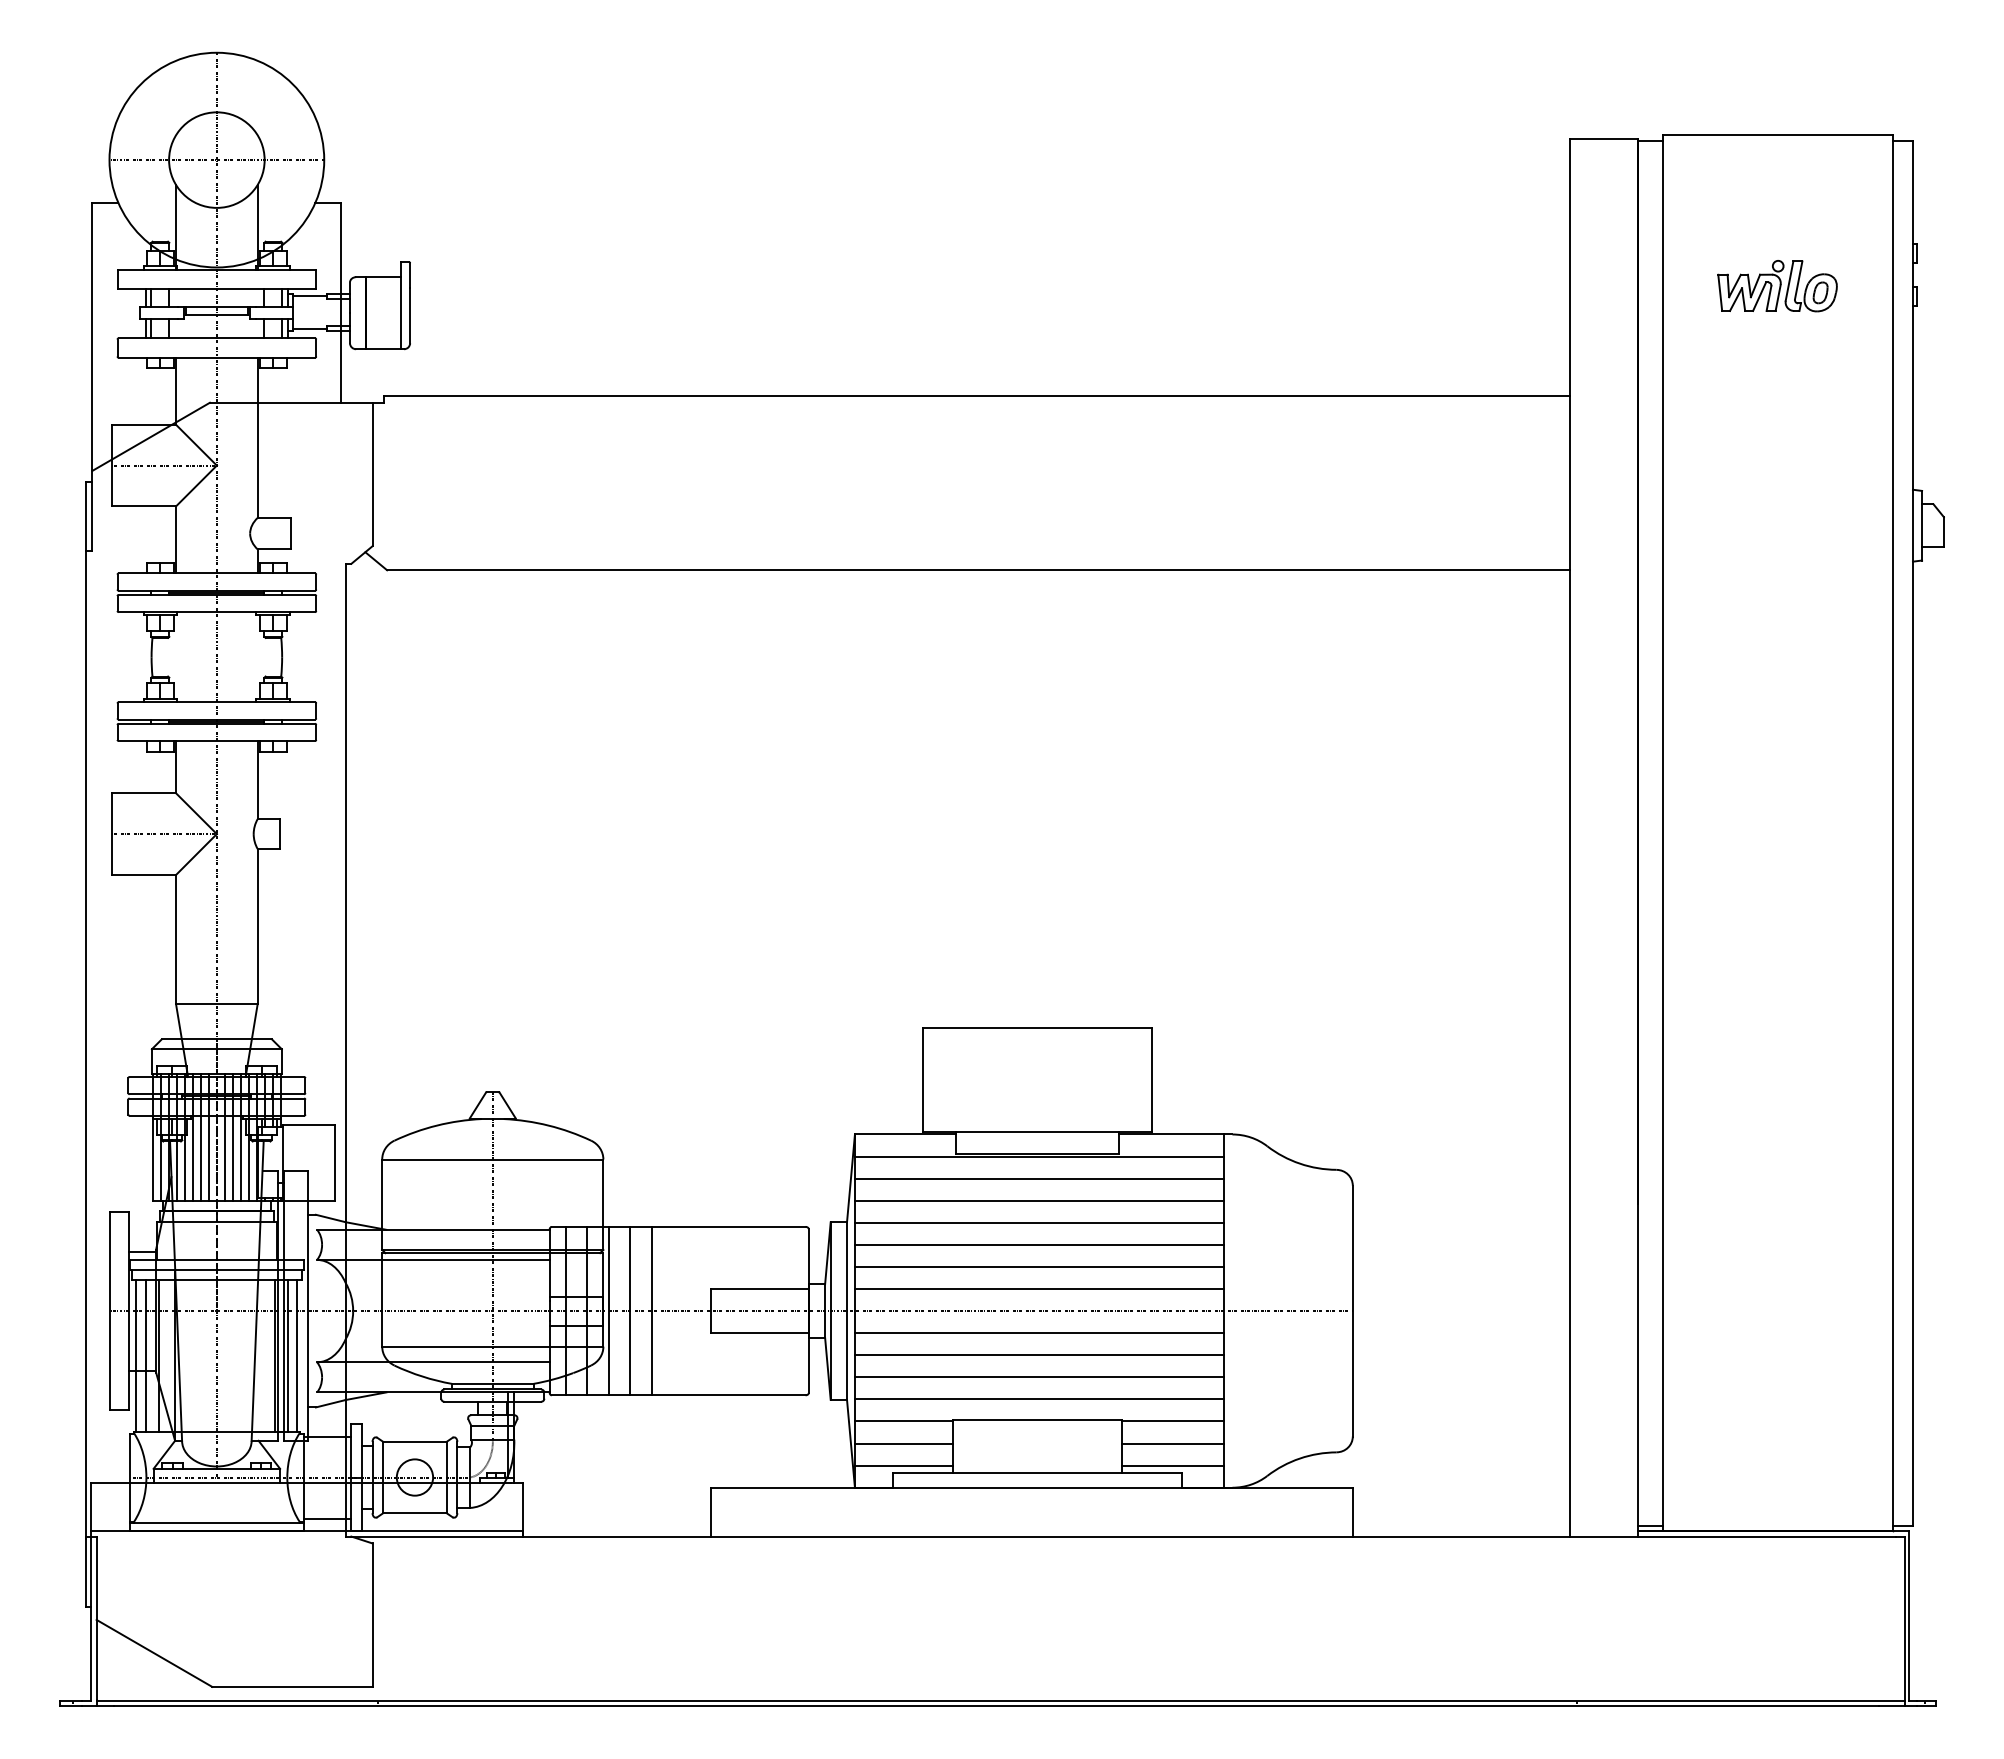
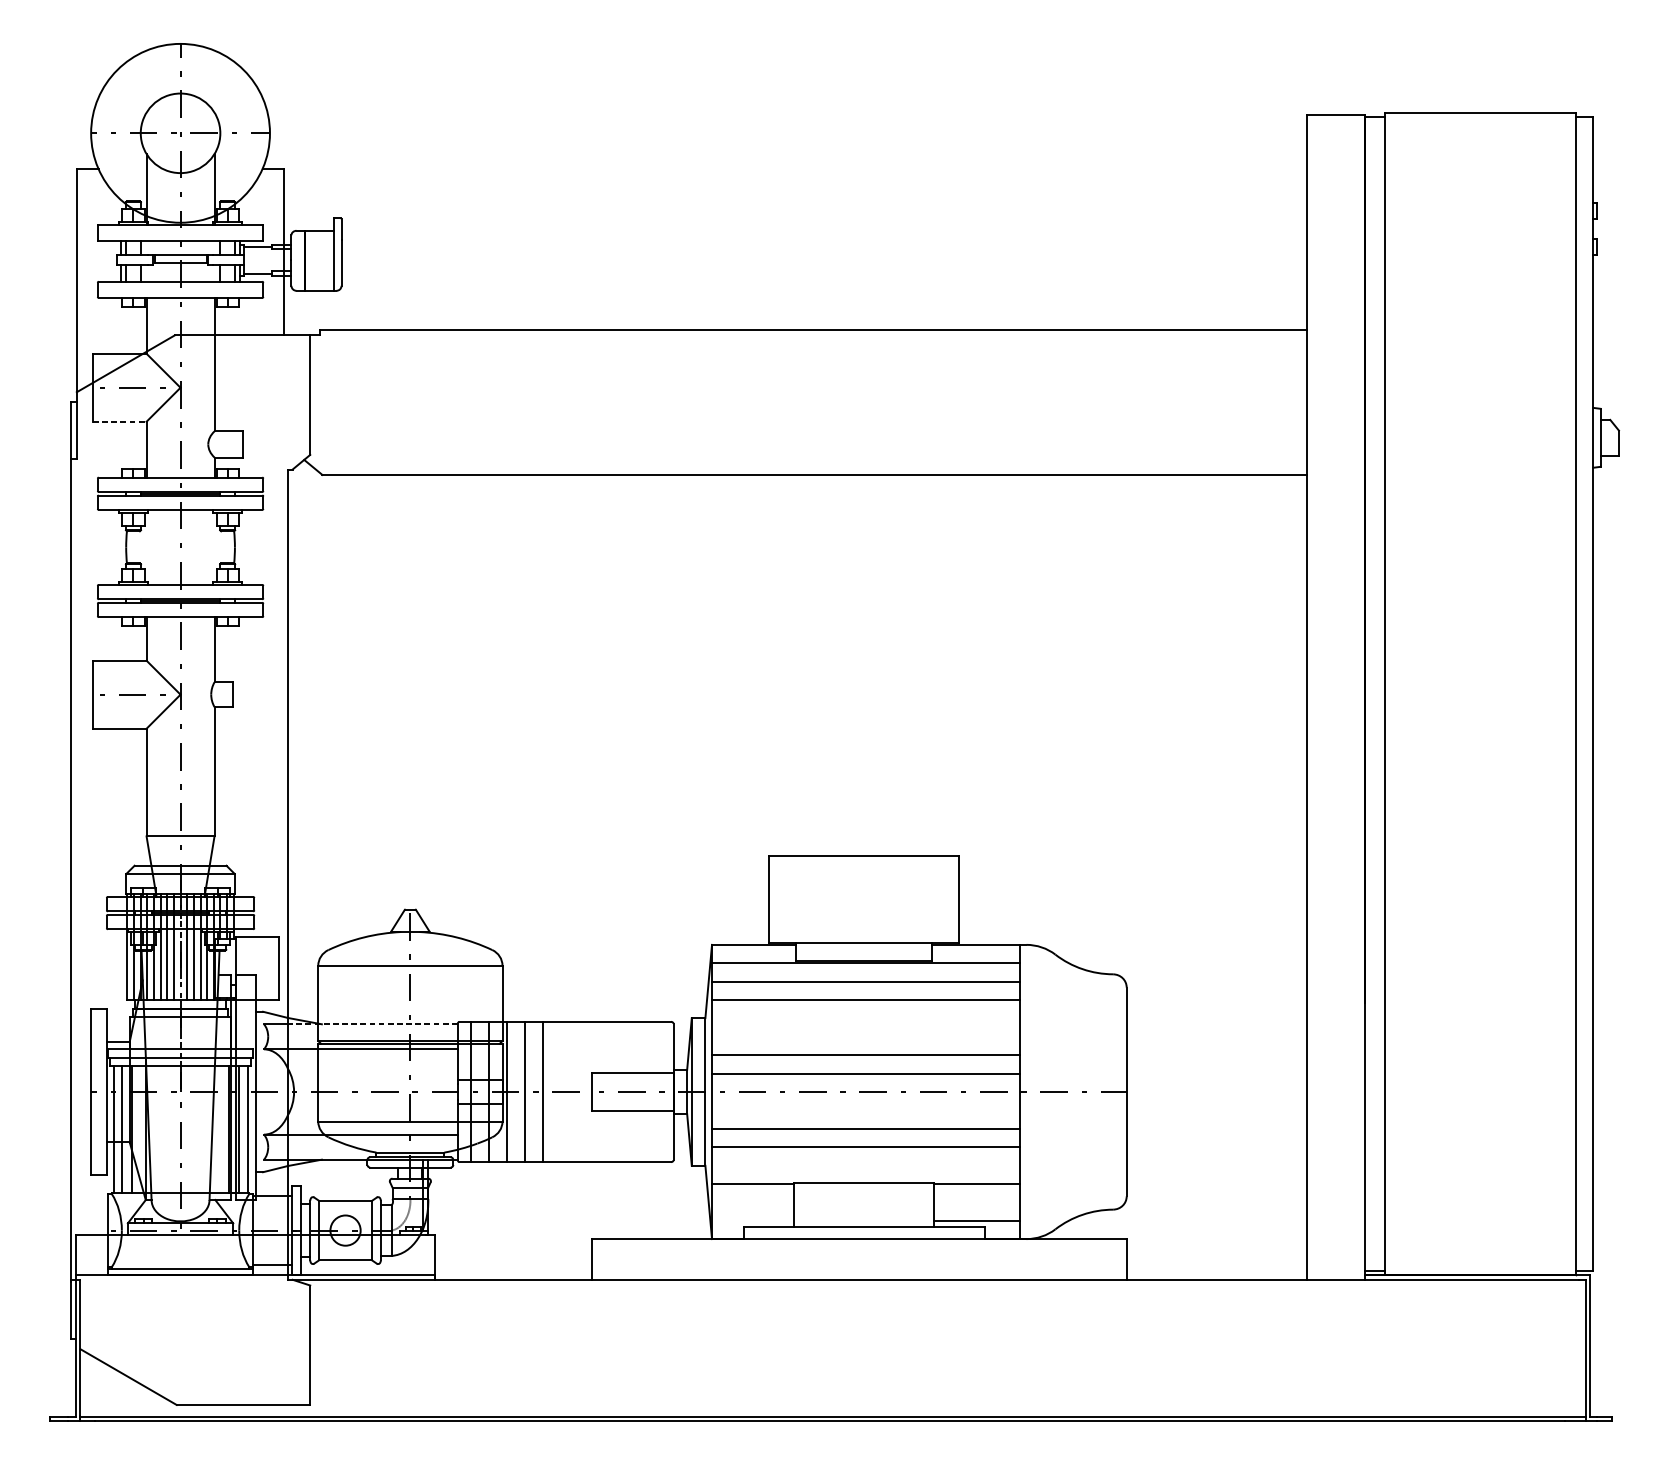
part: (1777, 286) -> (1480, 238), removed
line: (144, 506) -> (120, 421), solid -> dashed
line: (1039, 1222) -> (865, 1018), removed
line: (447, 1229) -> (372, 1024), solid -> dashed
line: (1039, 1244) -> (865, 1036), removed
line: (1039, 1333) -> (865, 1110), removed
line: (1039, 1399) -> (865, 1165), removed
line: (903, 1443) -> (752, 1202), removed
line: (1172, 1443) -> (976, 1202), removed
line: (903, 1465) -> (752, 1220), removed

